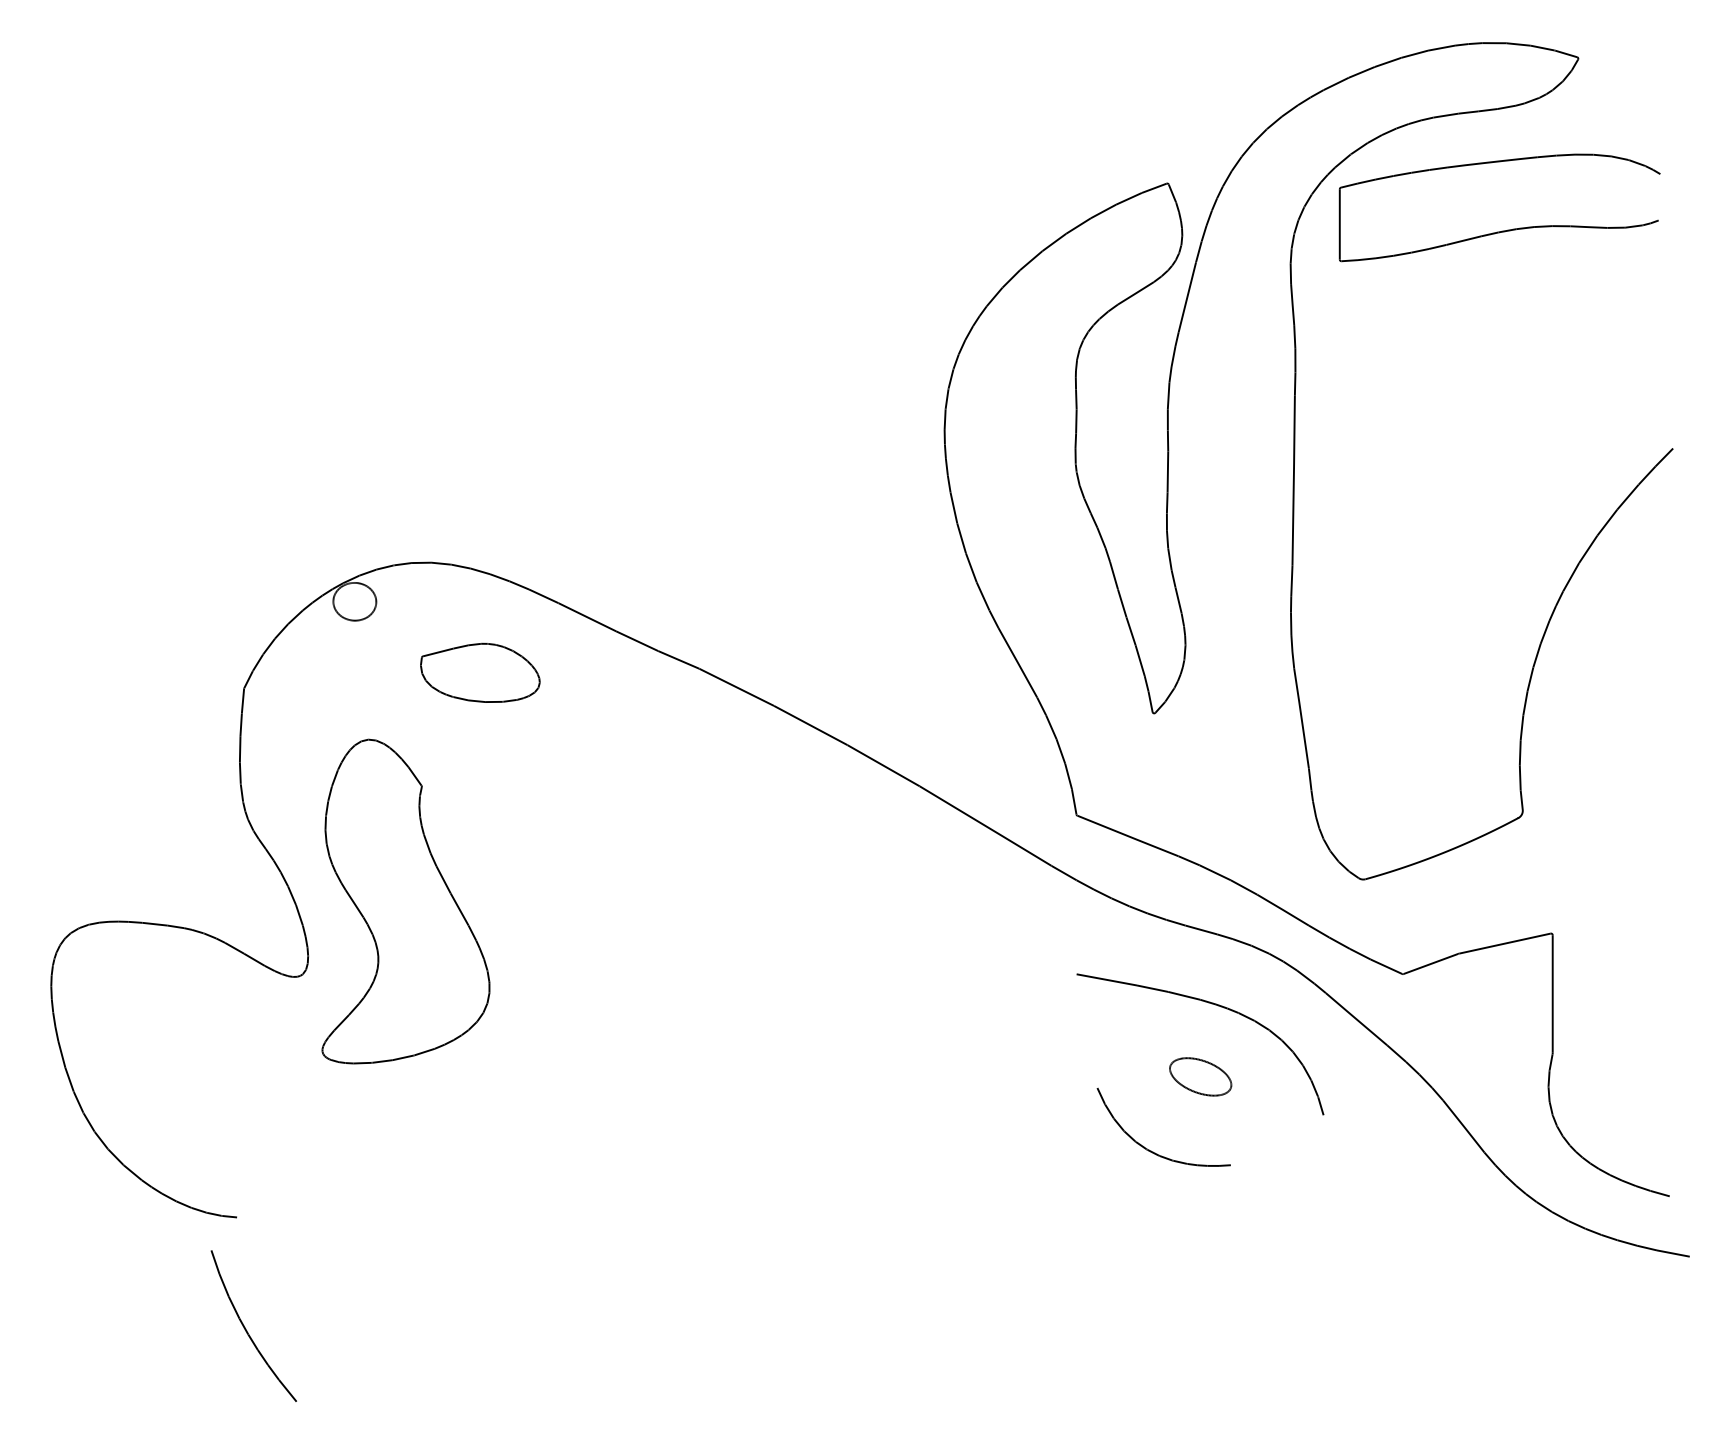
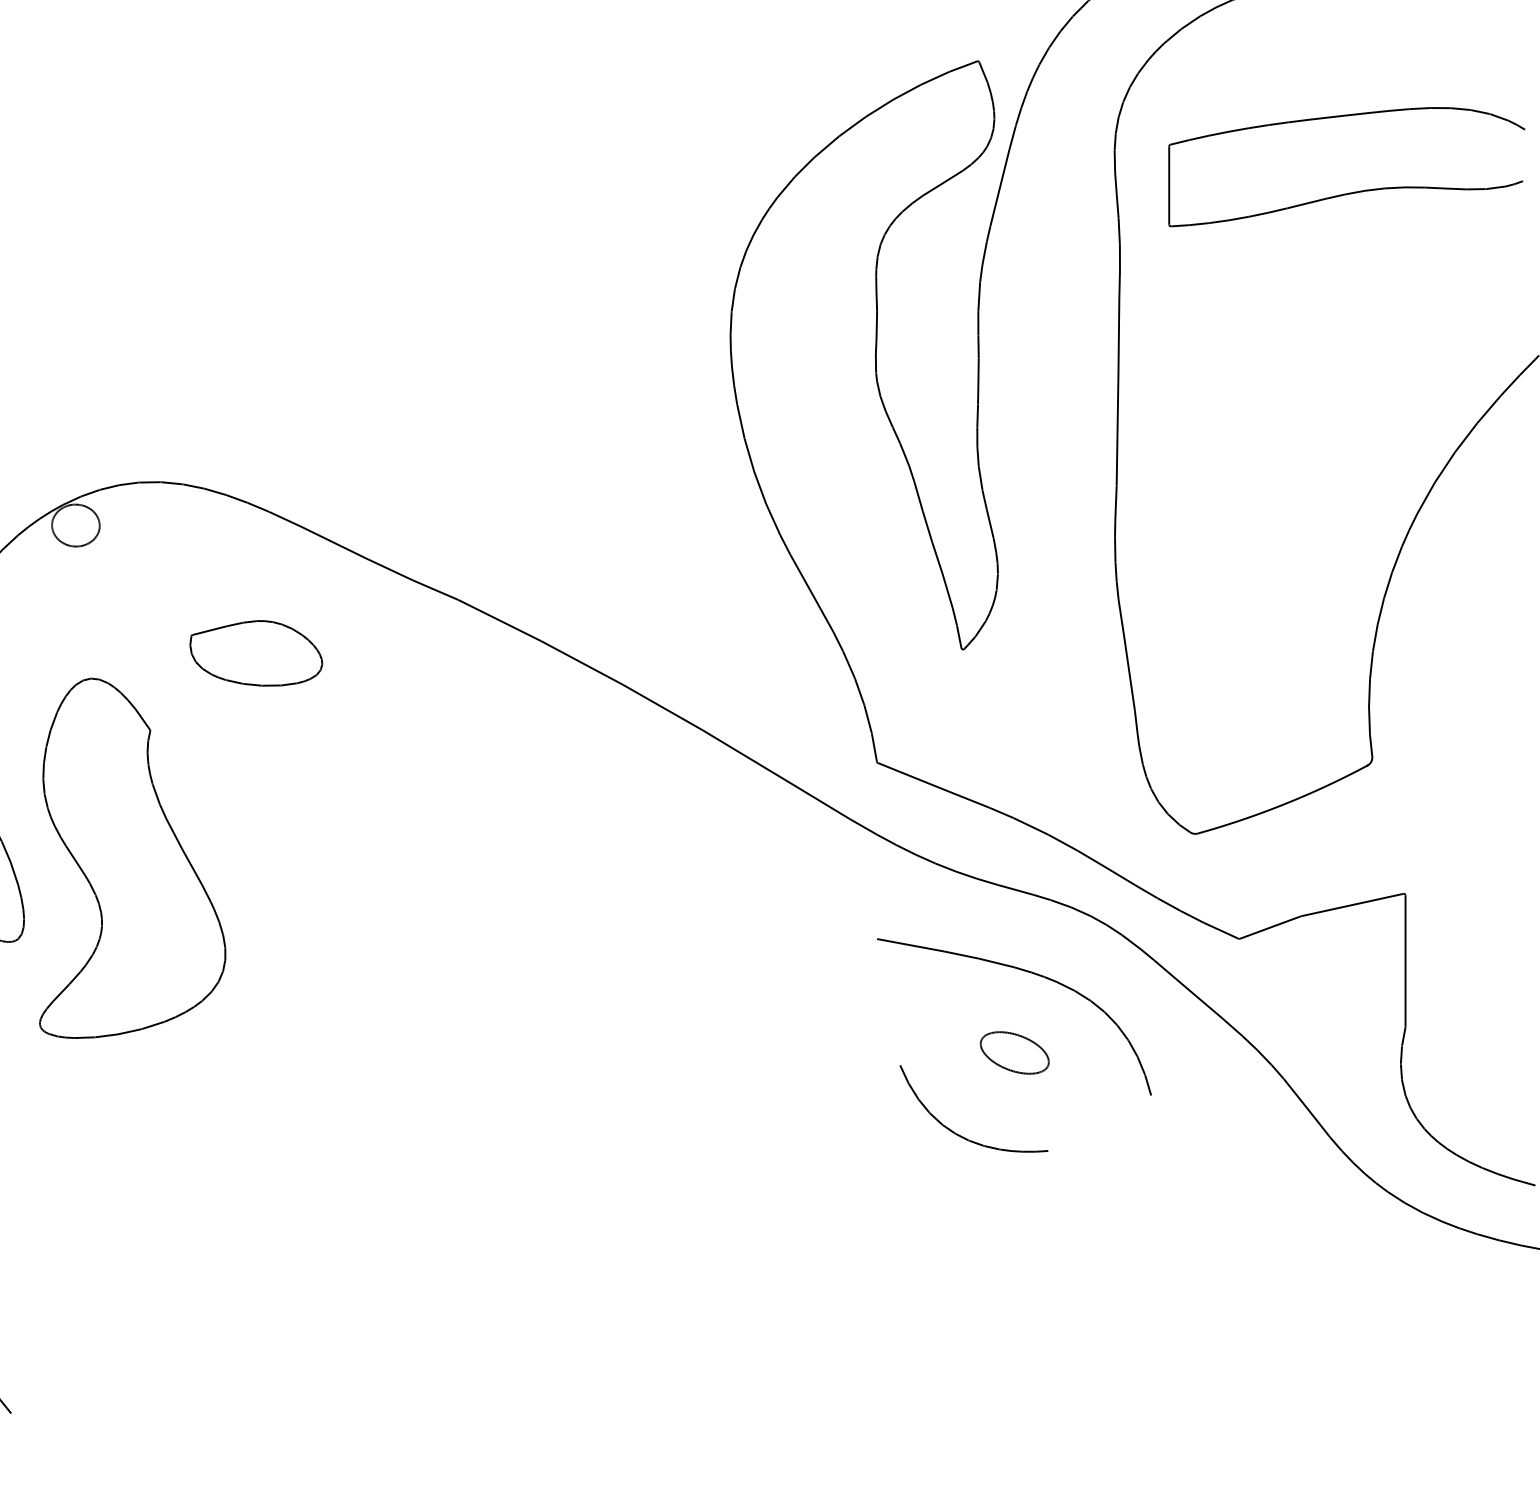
part: (1502, 230) -> (1349, 192), moved
part: (480, 672) -> (256, 652), moved

